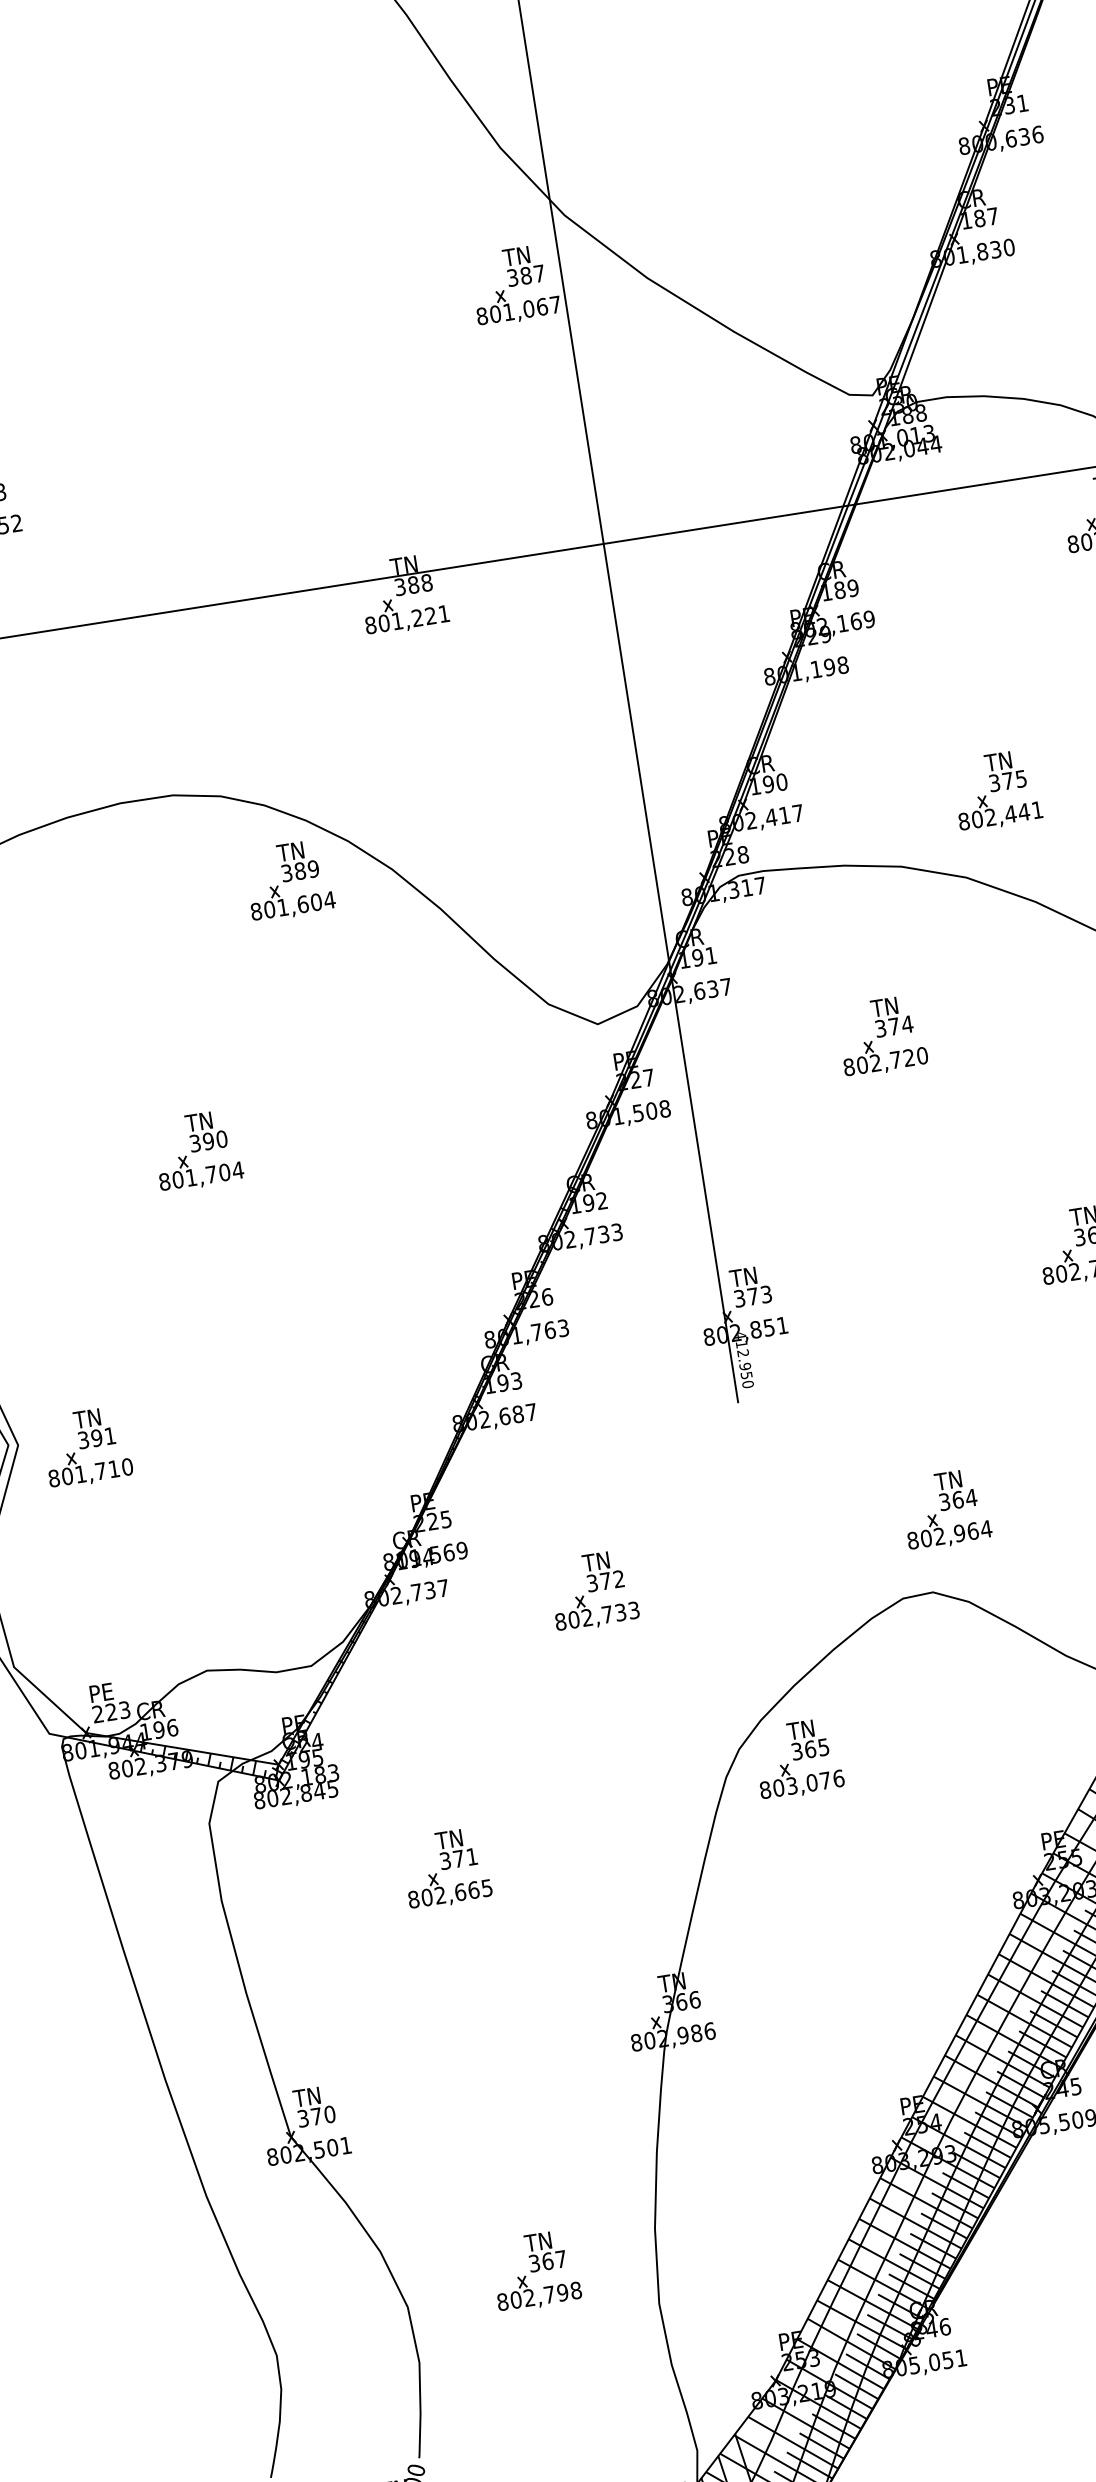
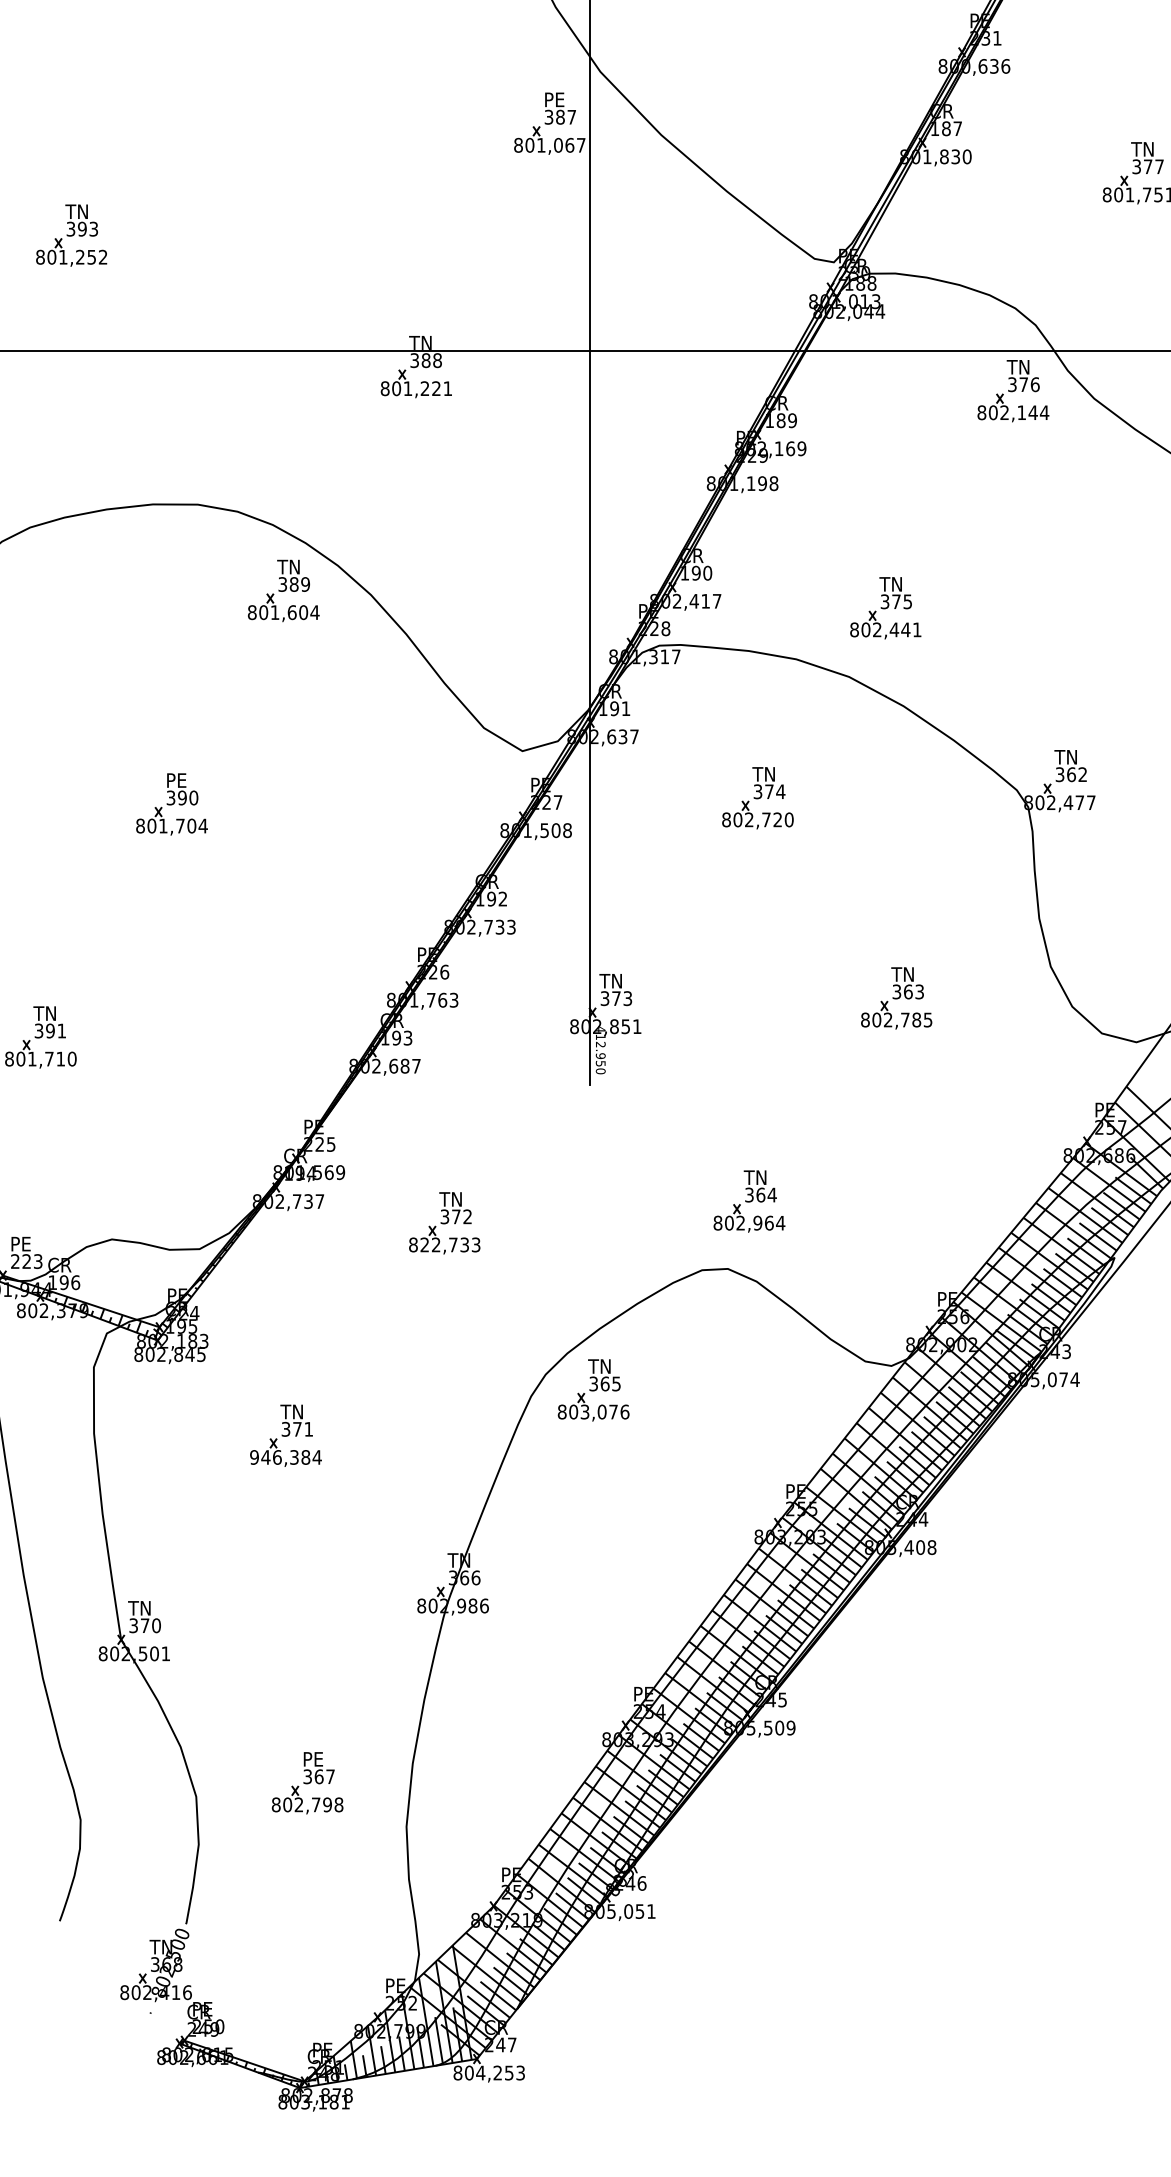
text: (515, 256) -> (554, 99), TN -> PE
text: (198, 1121) -> (176, 780), TN -> PE
text: (573, 1619) -> (424, 1244), 802,733 -> 822,733
text: (450, 1893) -> (285, 1457), 802,665 -> 946,384
text: (538, 2242) -> (313, 1759), TN -> PE

